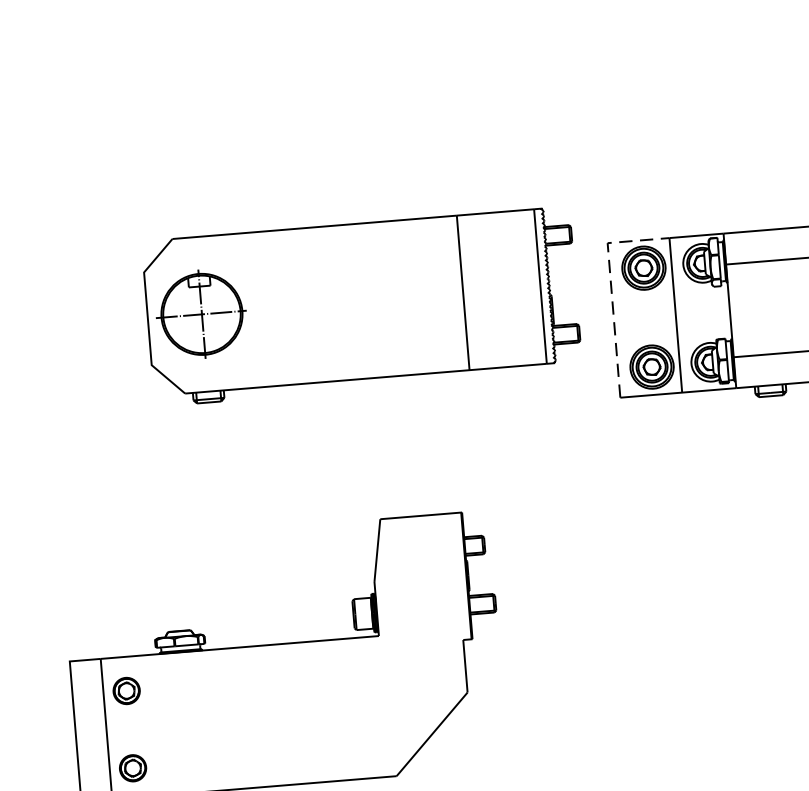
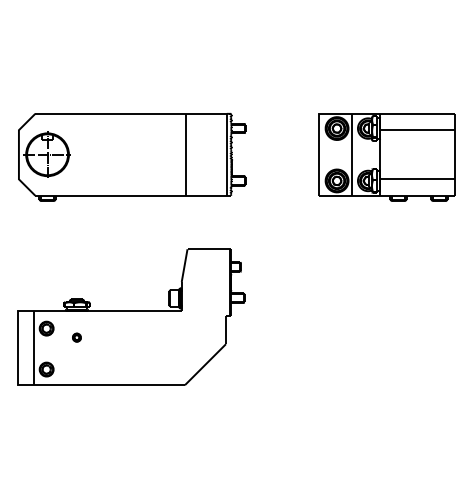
line: (612, 287) -> (319, 137), dashed -> solid
part: (362, 306) -> (132, 157), moved
part: (184, 703) -> (76, 337), added

